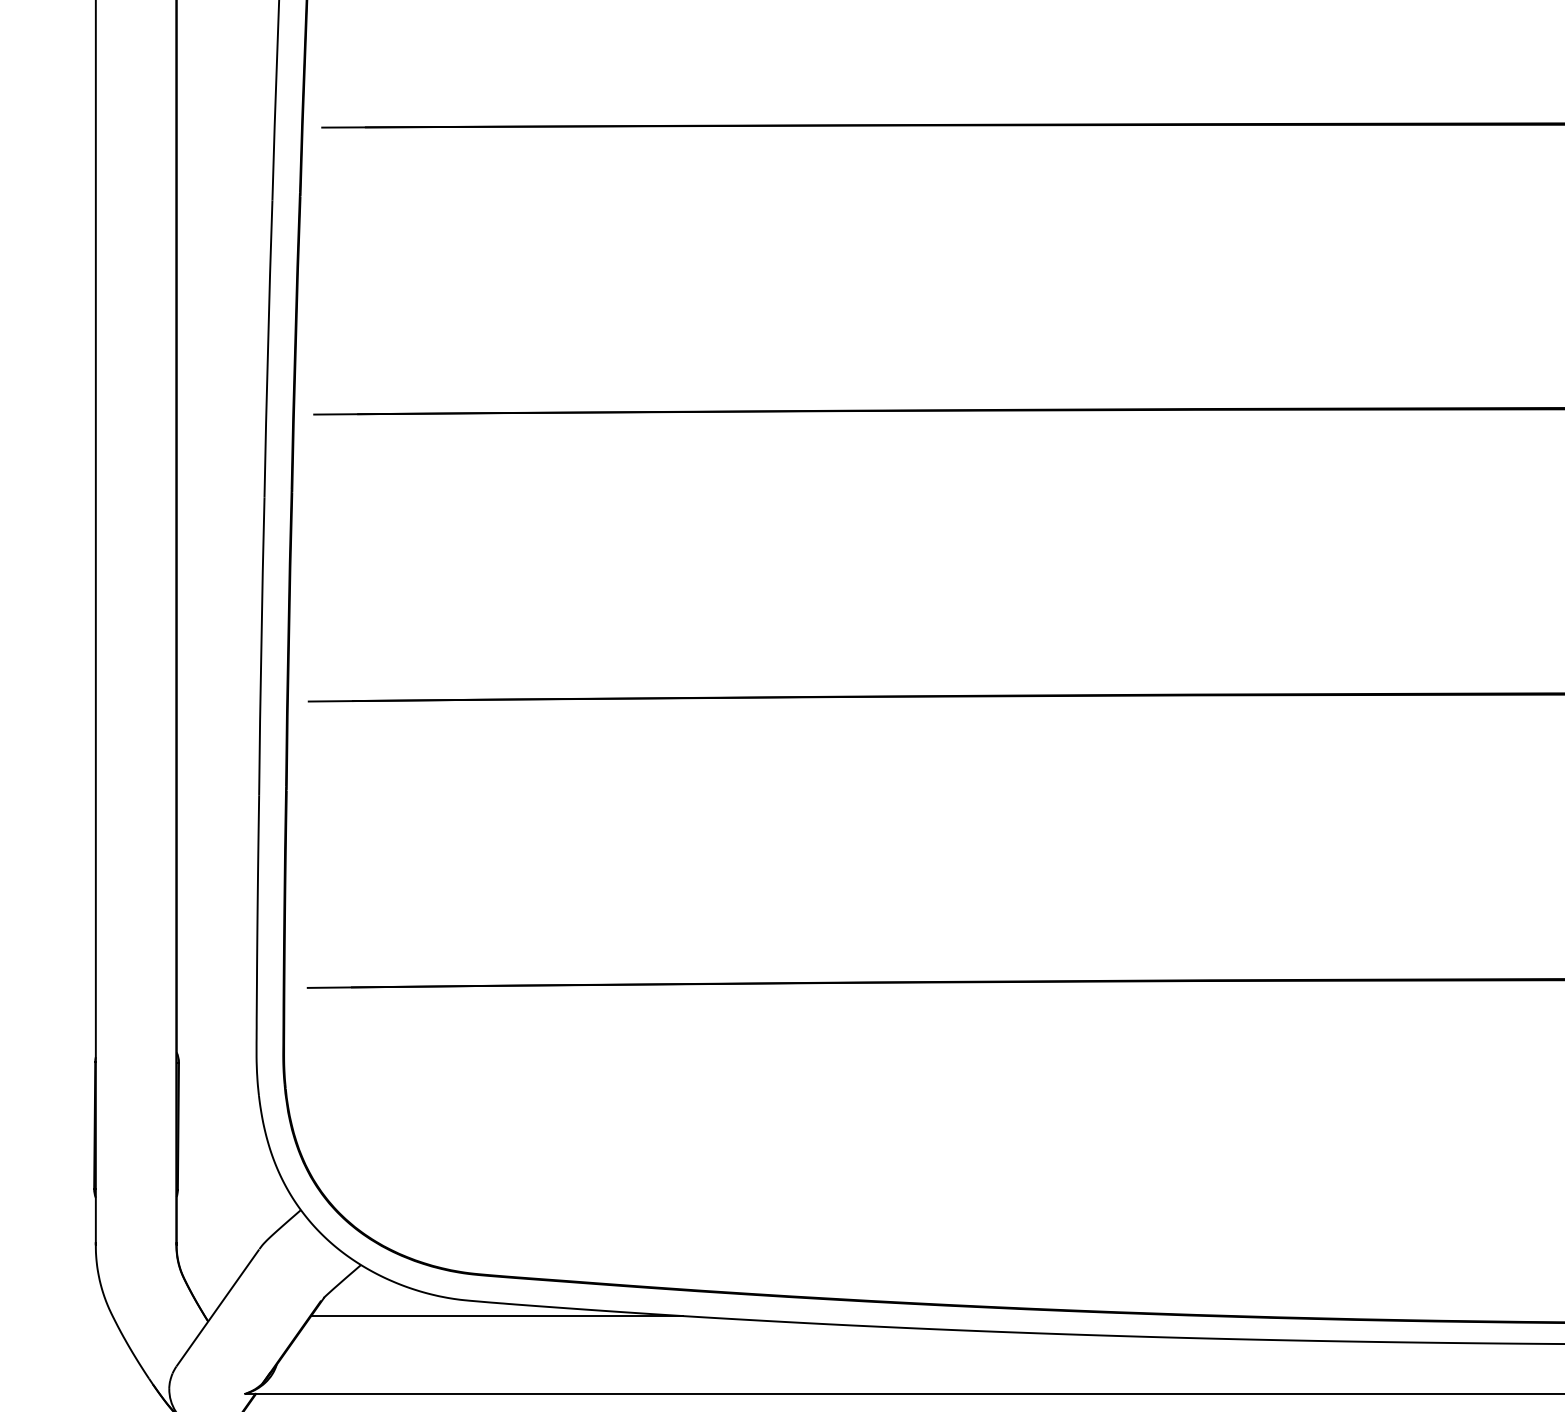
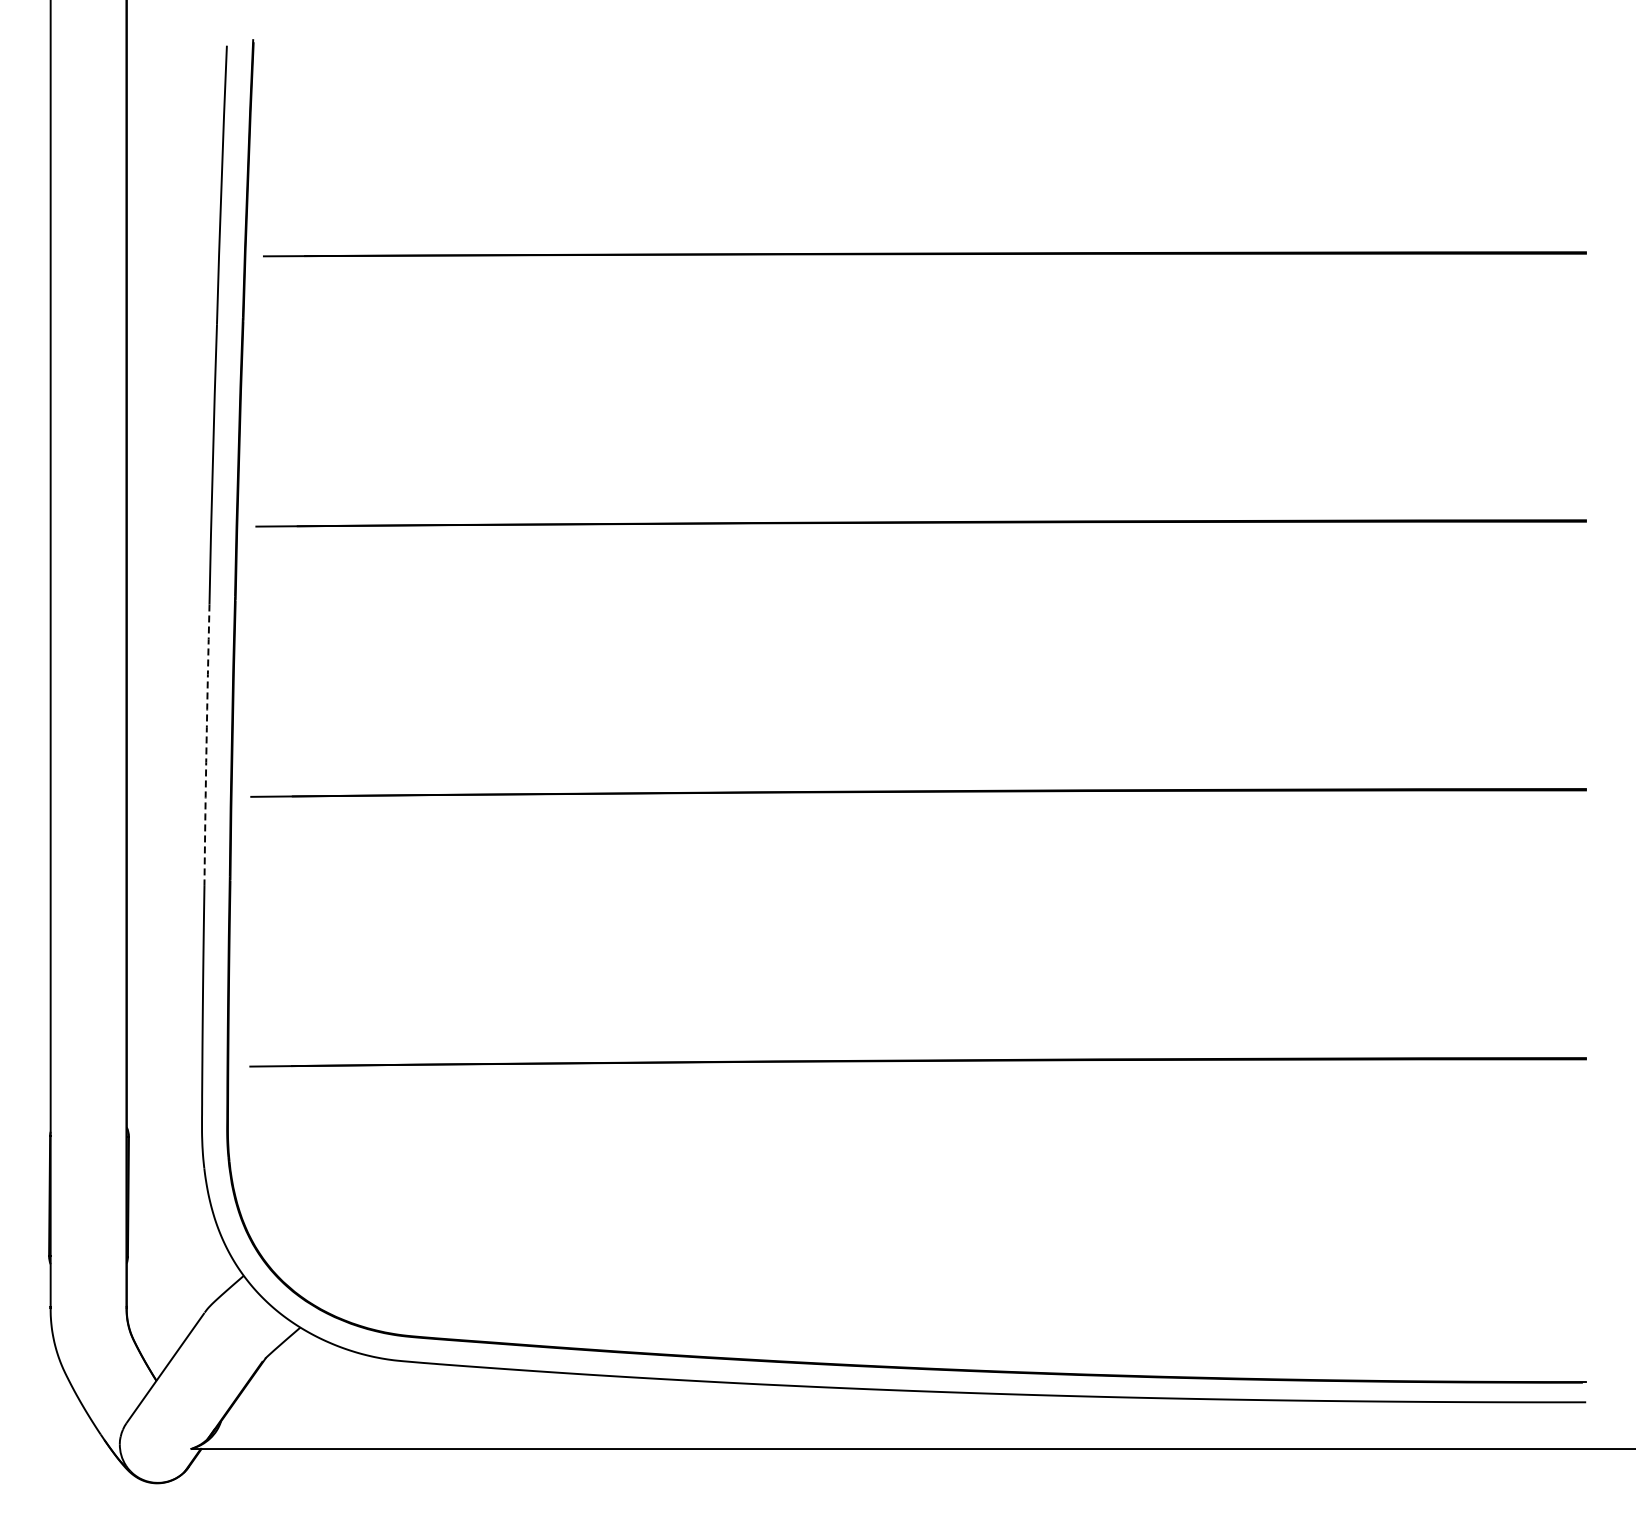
arc: (261, 645) -> (206, 744), solid -> dashed
line: (497, 1315) -> (428, 1375), removed

